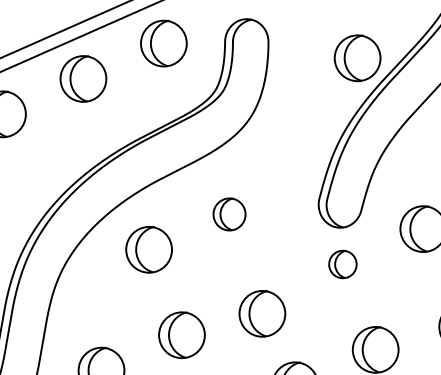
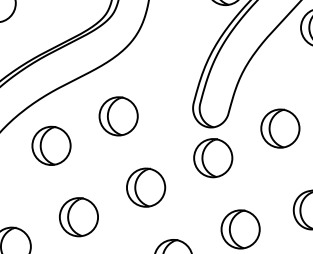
part: (229, 214) -> (118, 116), size x1.43
part: (342, 264) -> (212, 158), size x1.67
part: (262, 313) -> (146, 187), moved

